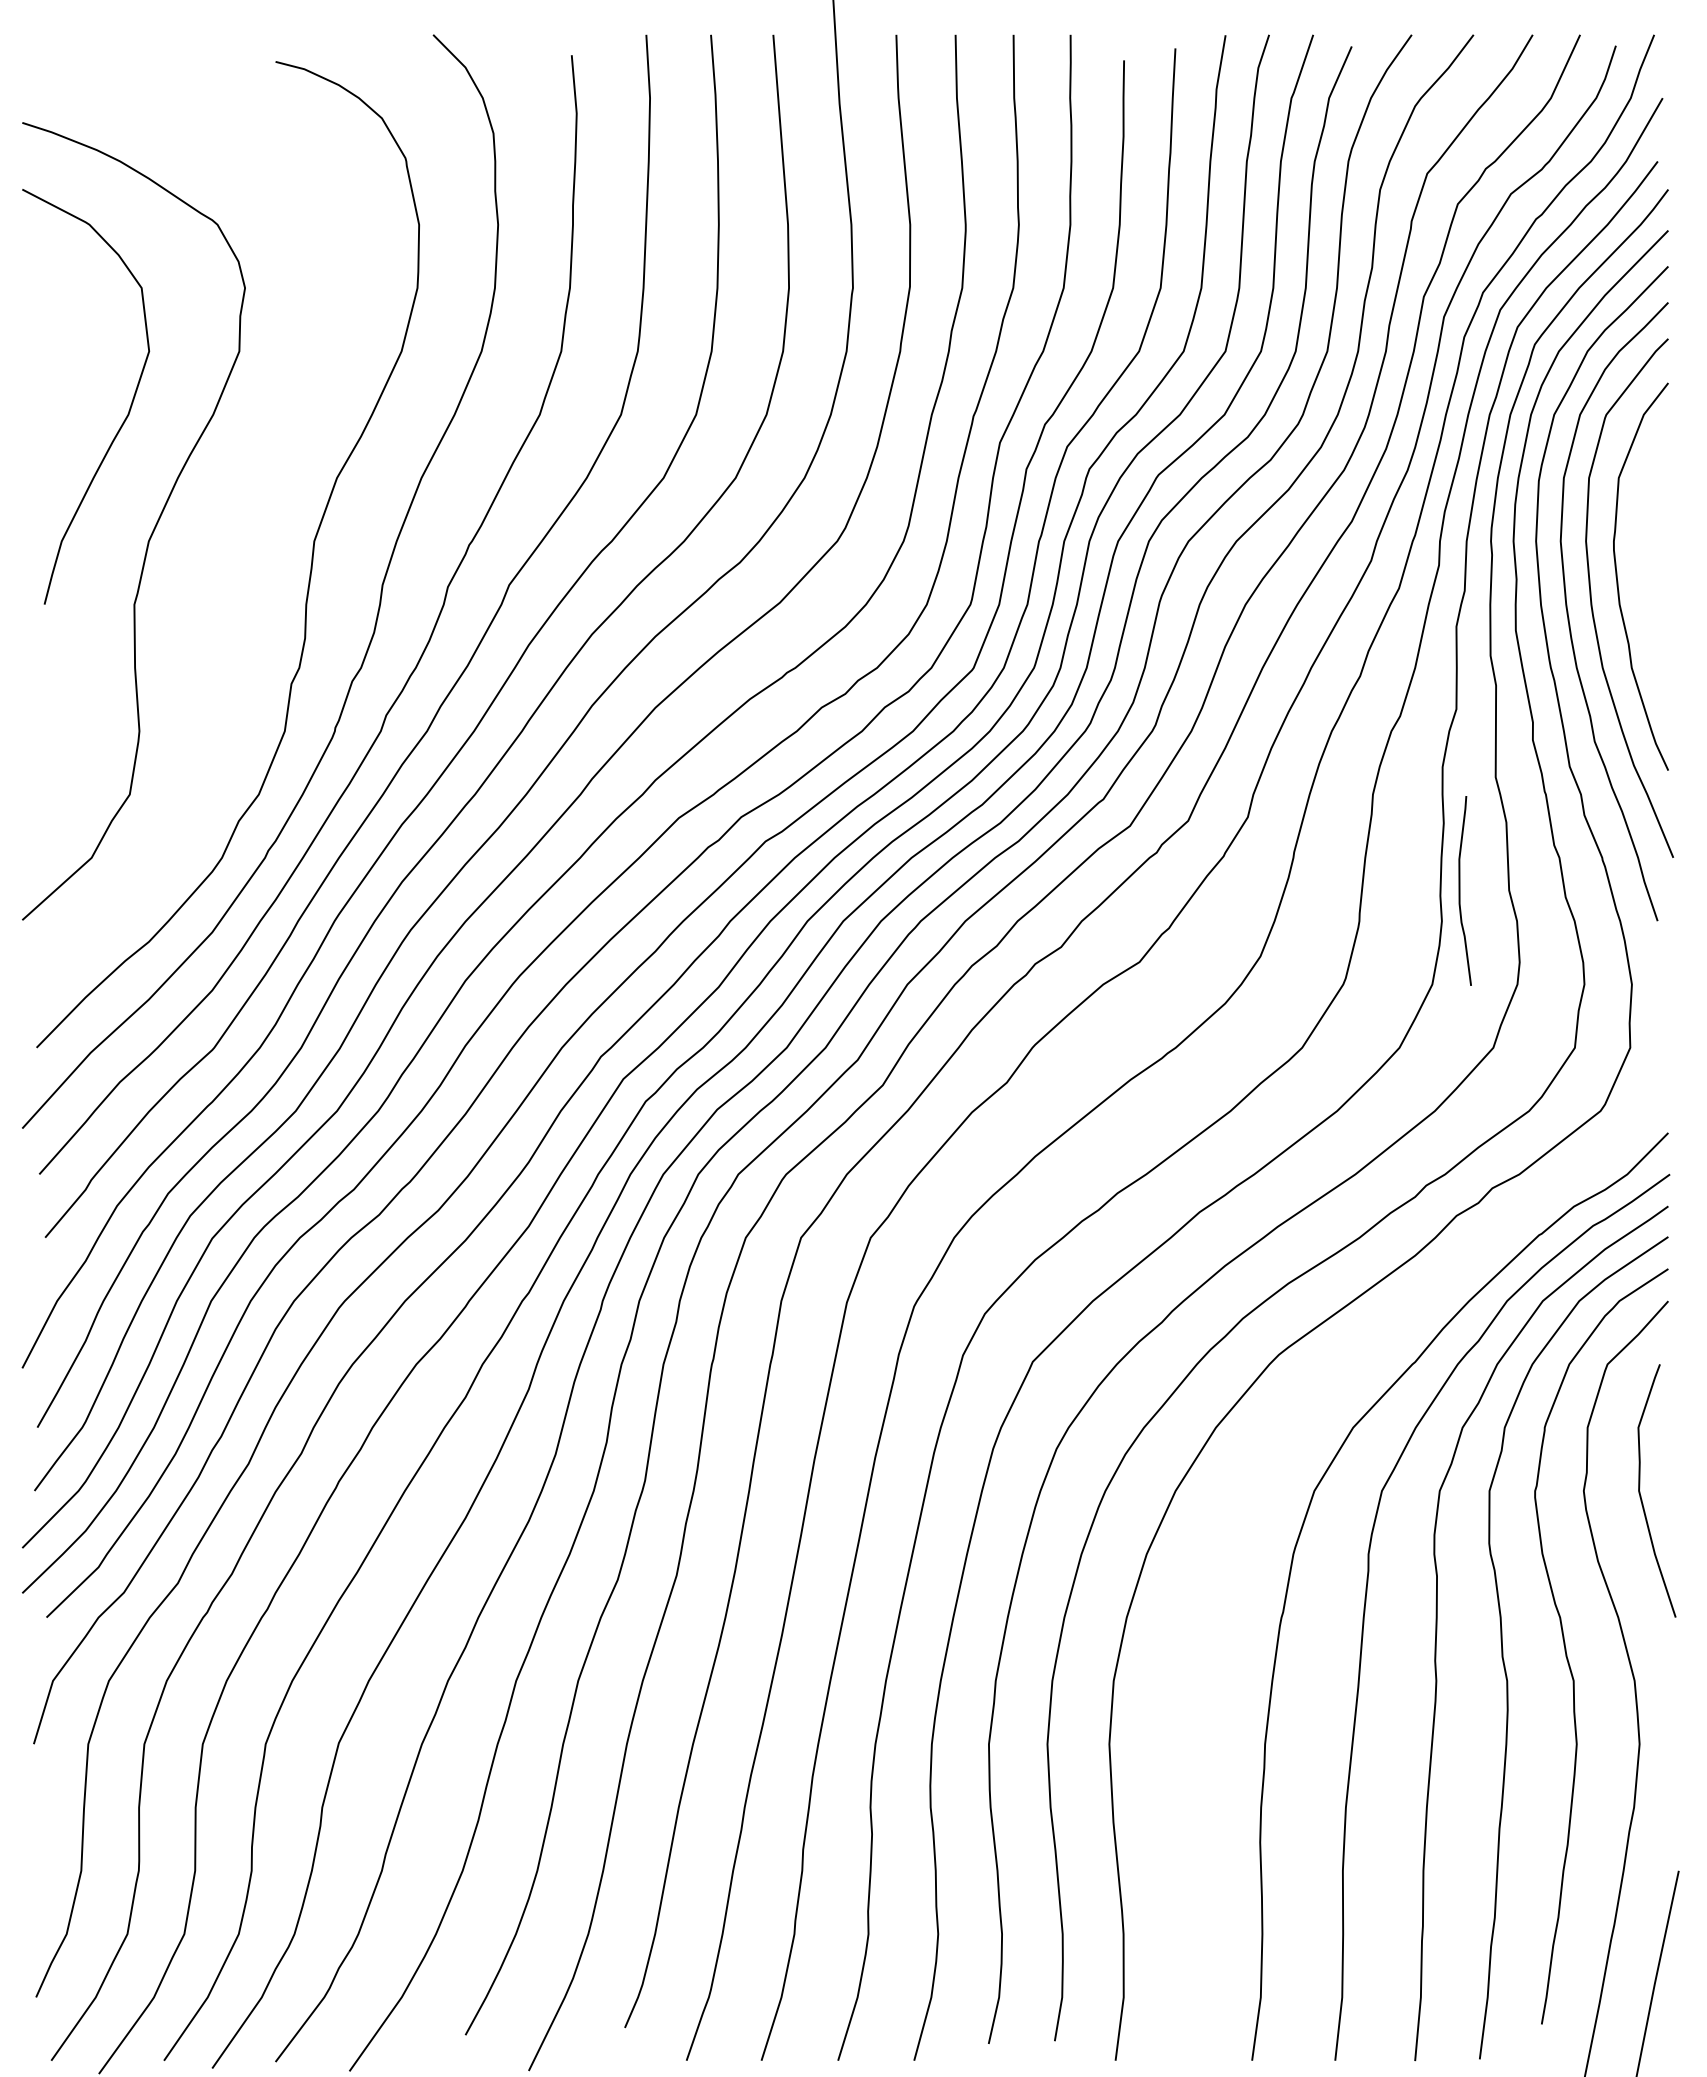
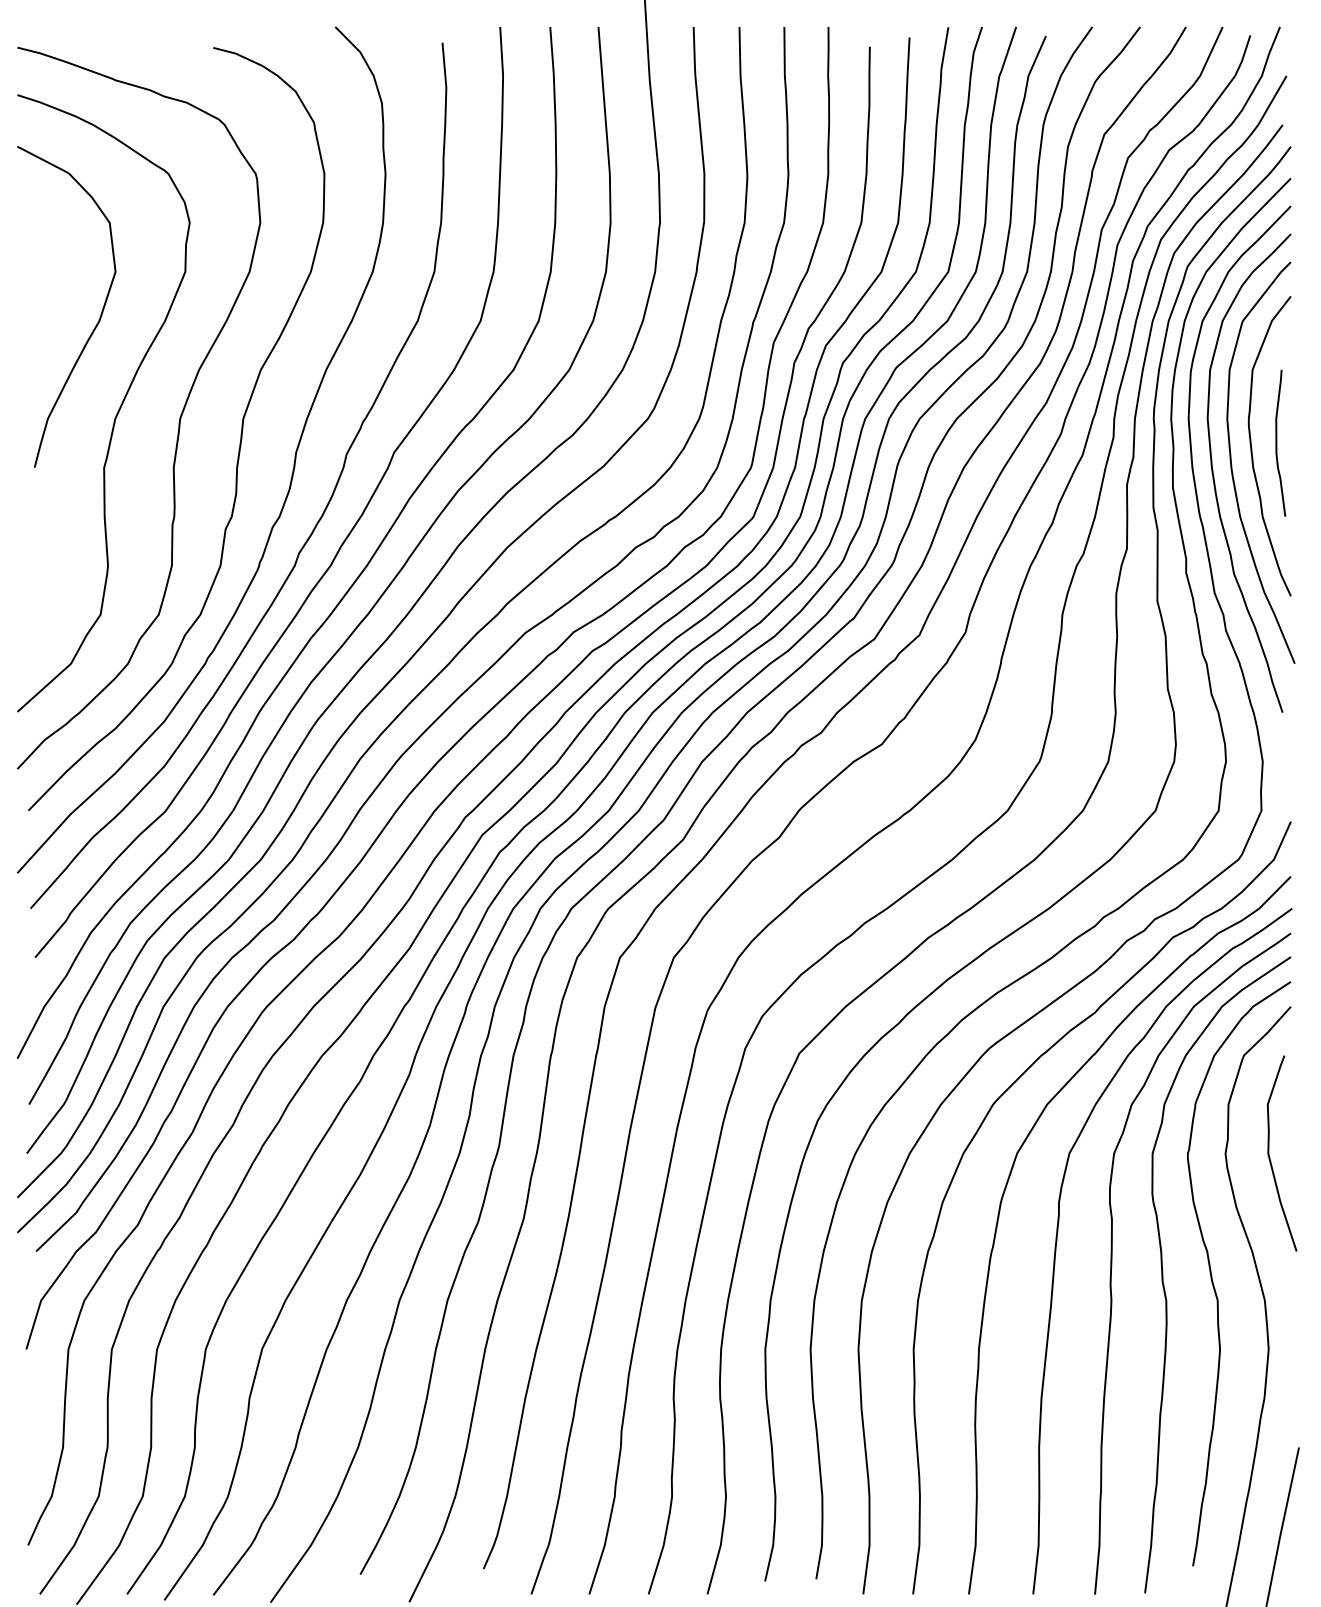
curve: (231, 541) -> (179, 418), added
curve: (1460, 890) -> (1277, 442), moved
curve: (1262, 1465) -> (976, 1133), added

